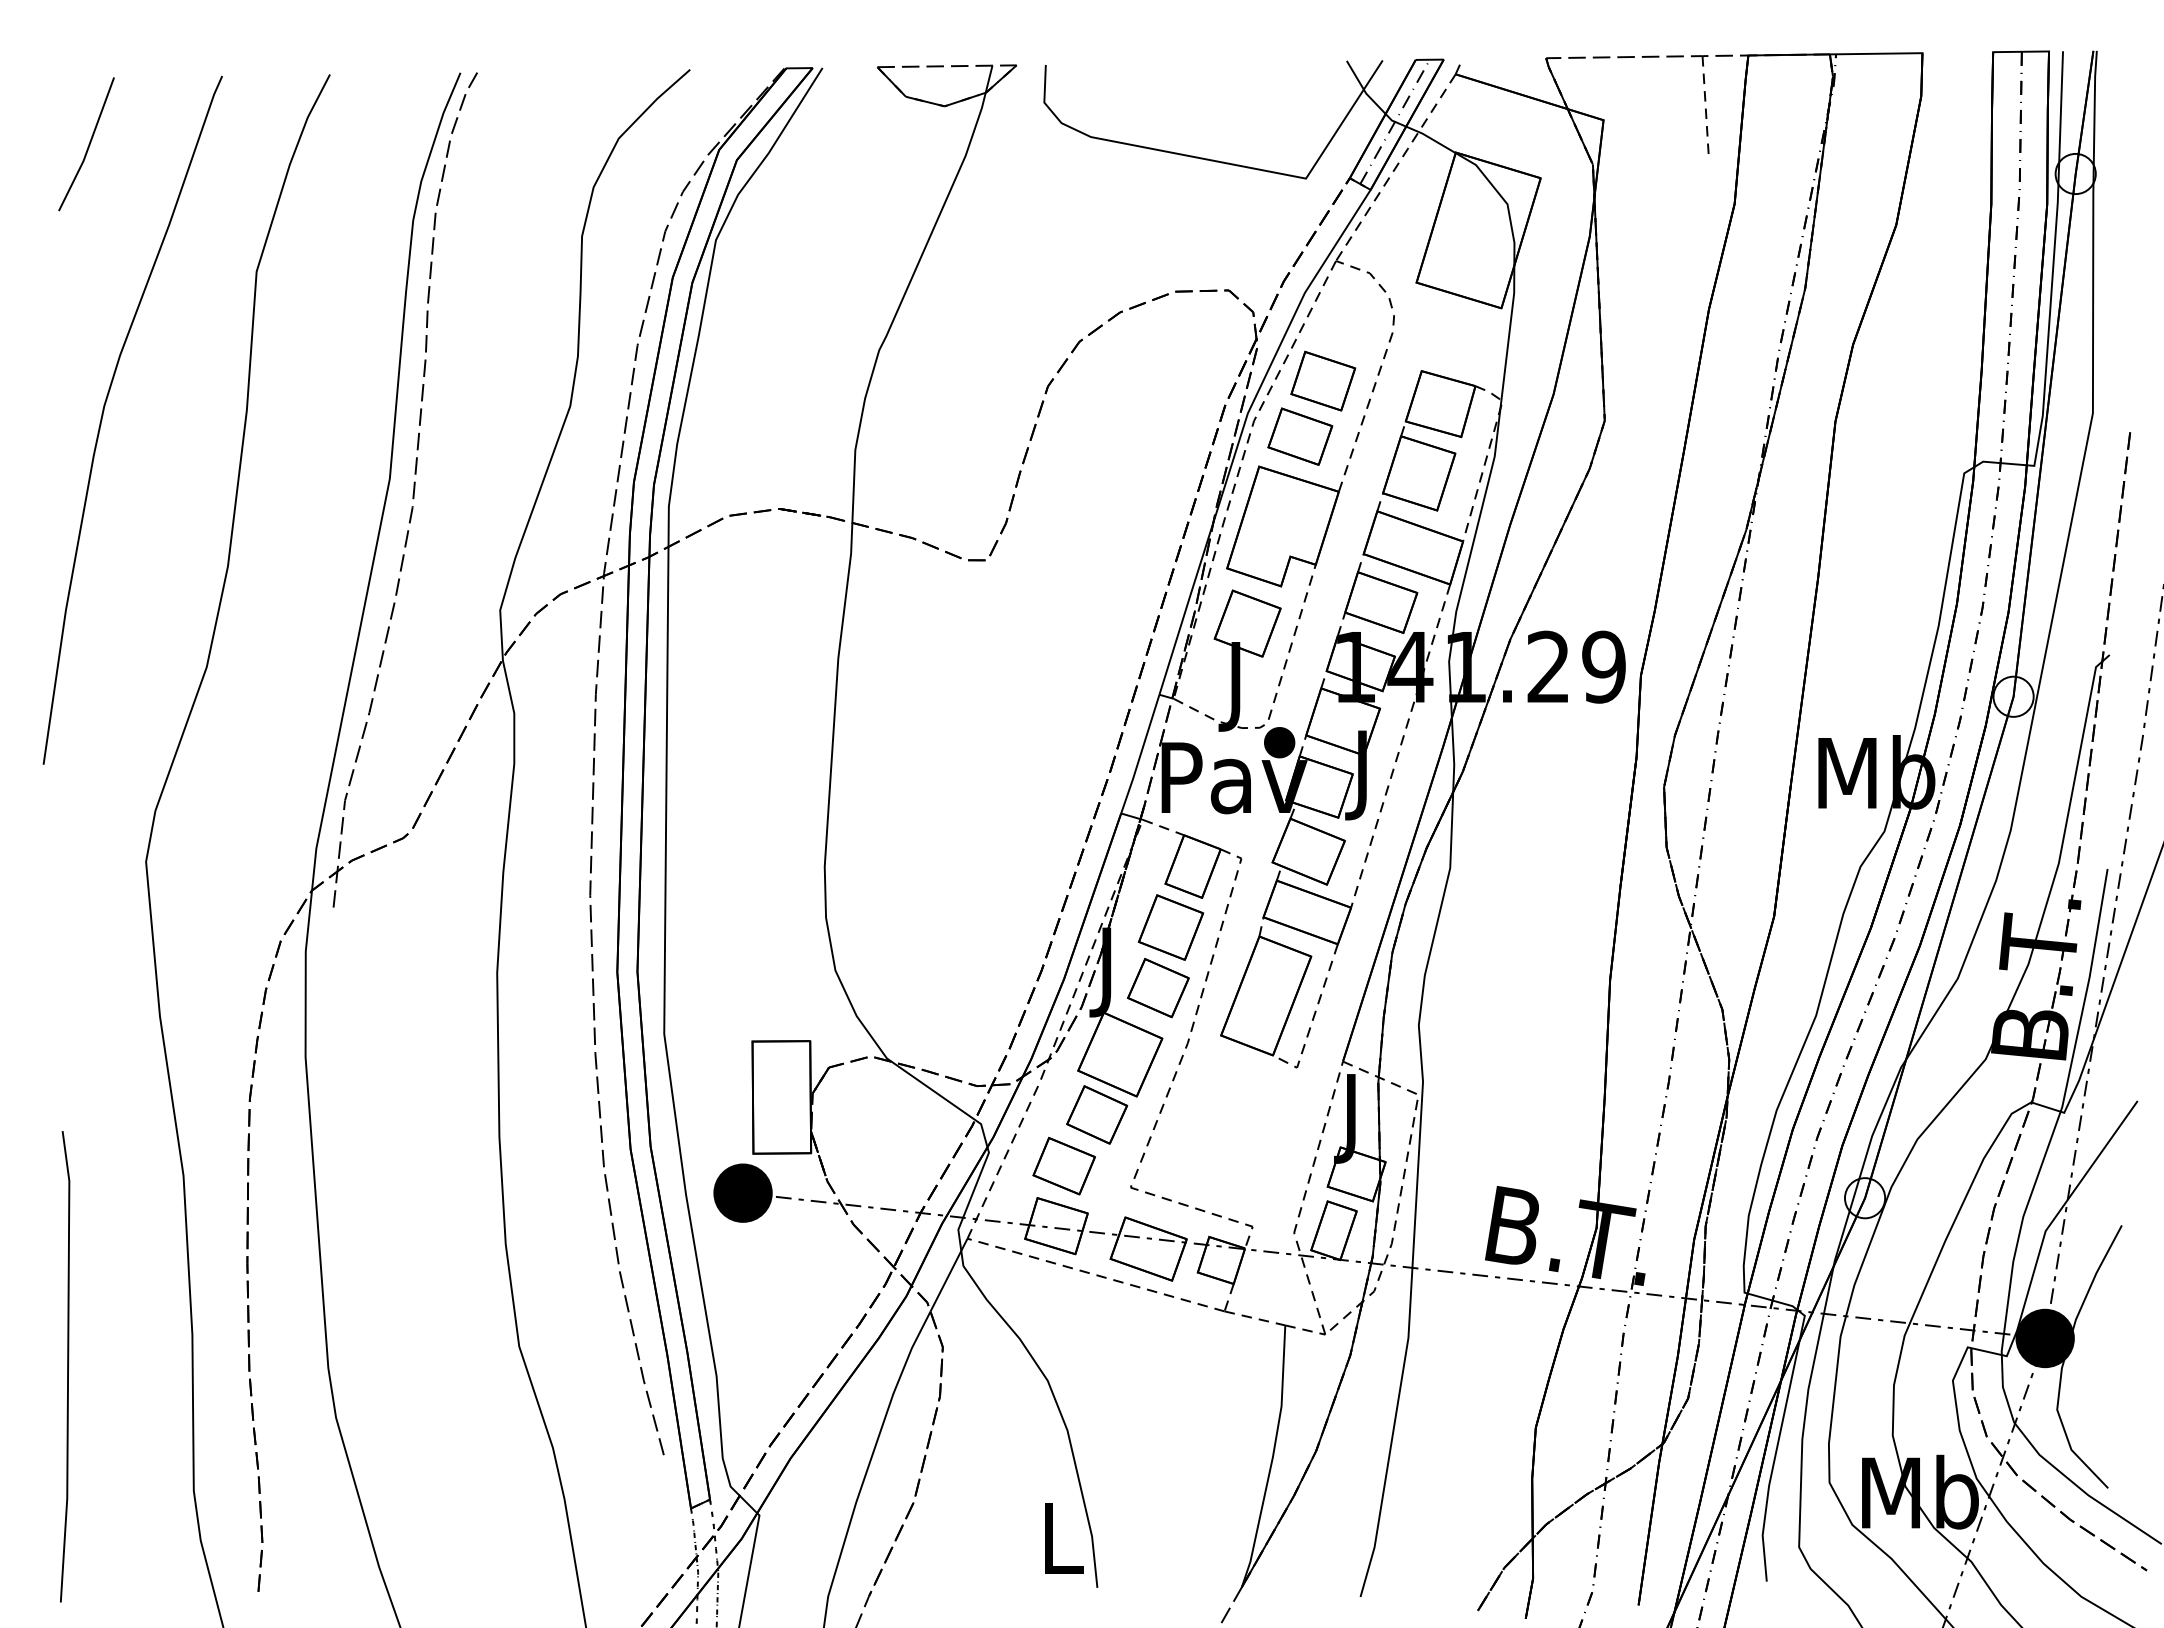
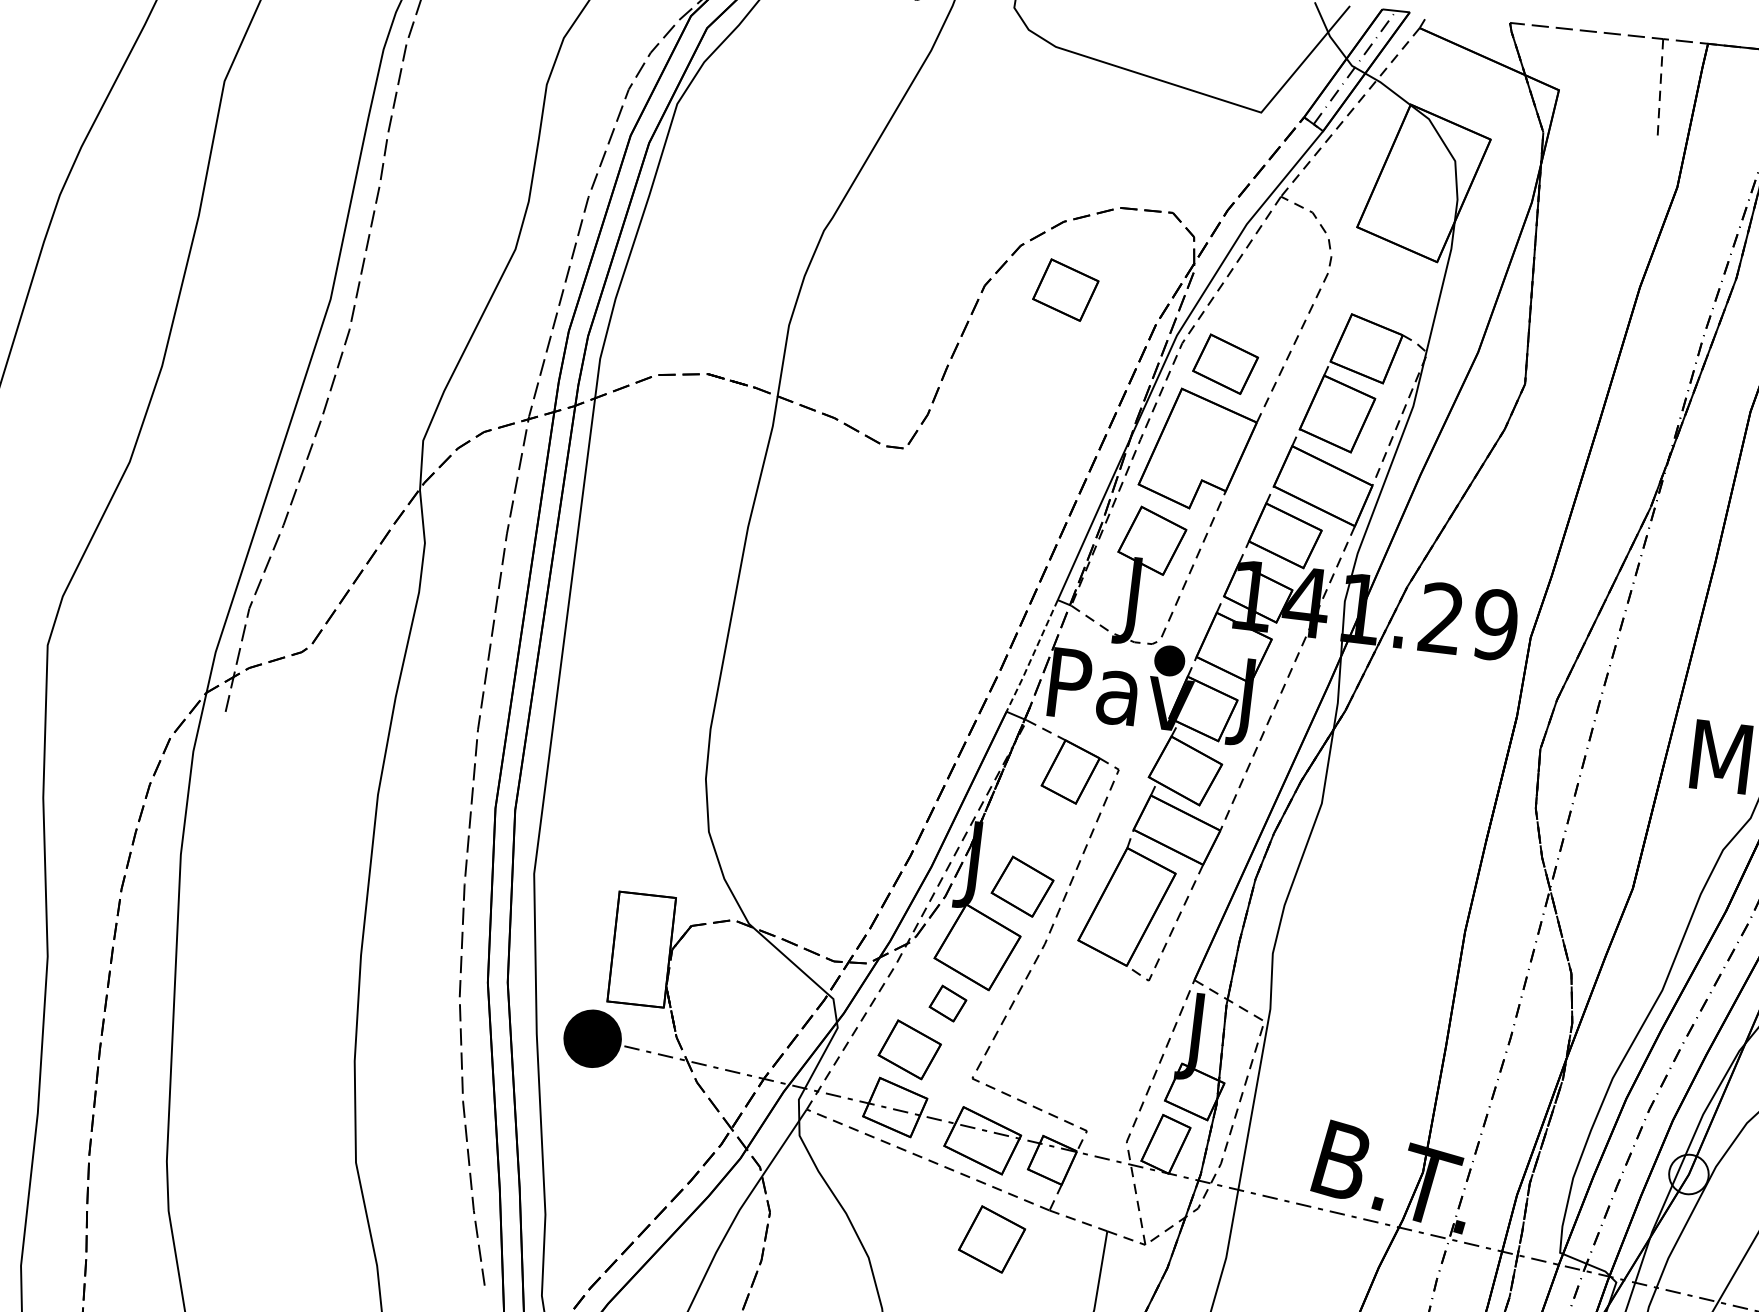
part: (1323, 380) -> (1066, 289), moved
line: (1140, 754) -> (1032, 656), solid -> dashed
part: (1170, 927) -> (991, 1239), moved
part: (1097, 1114) -> (948, 1003), size x0.6

